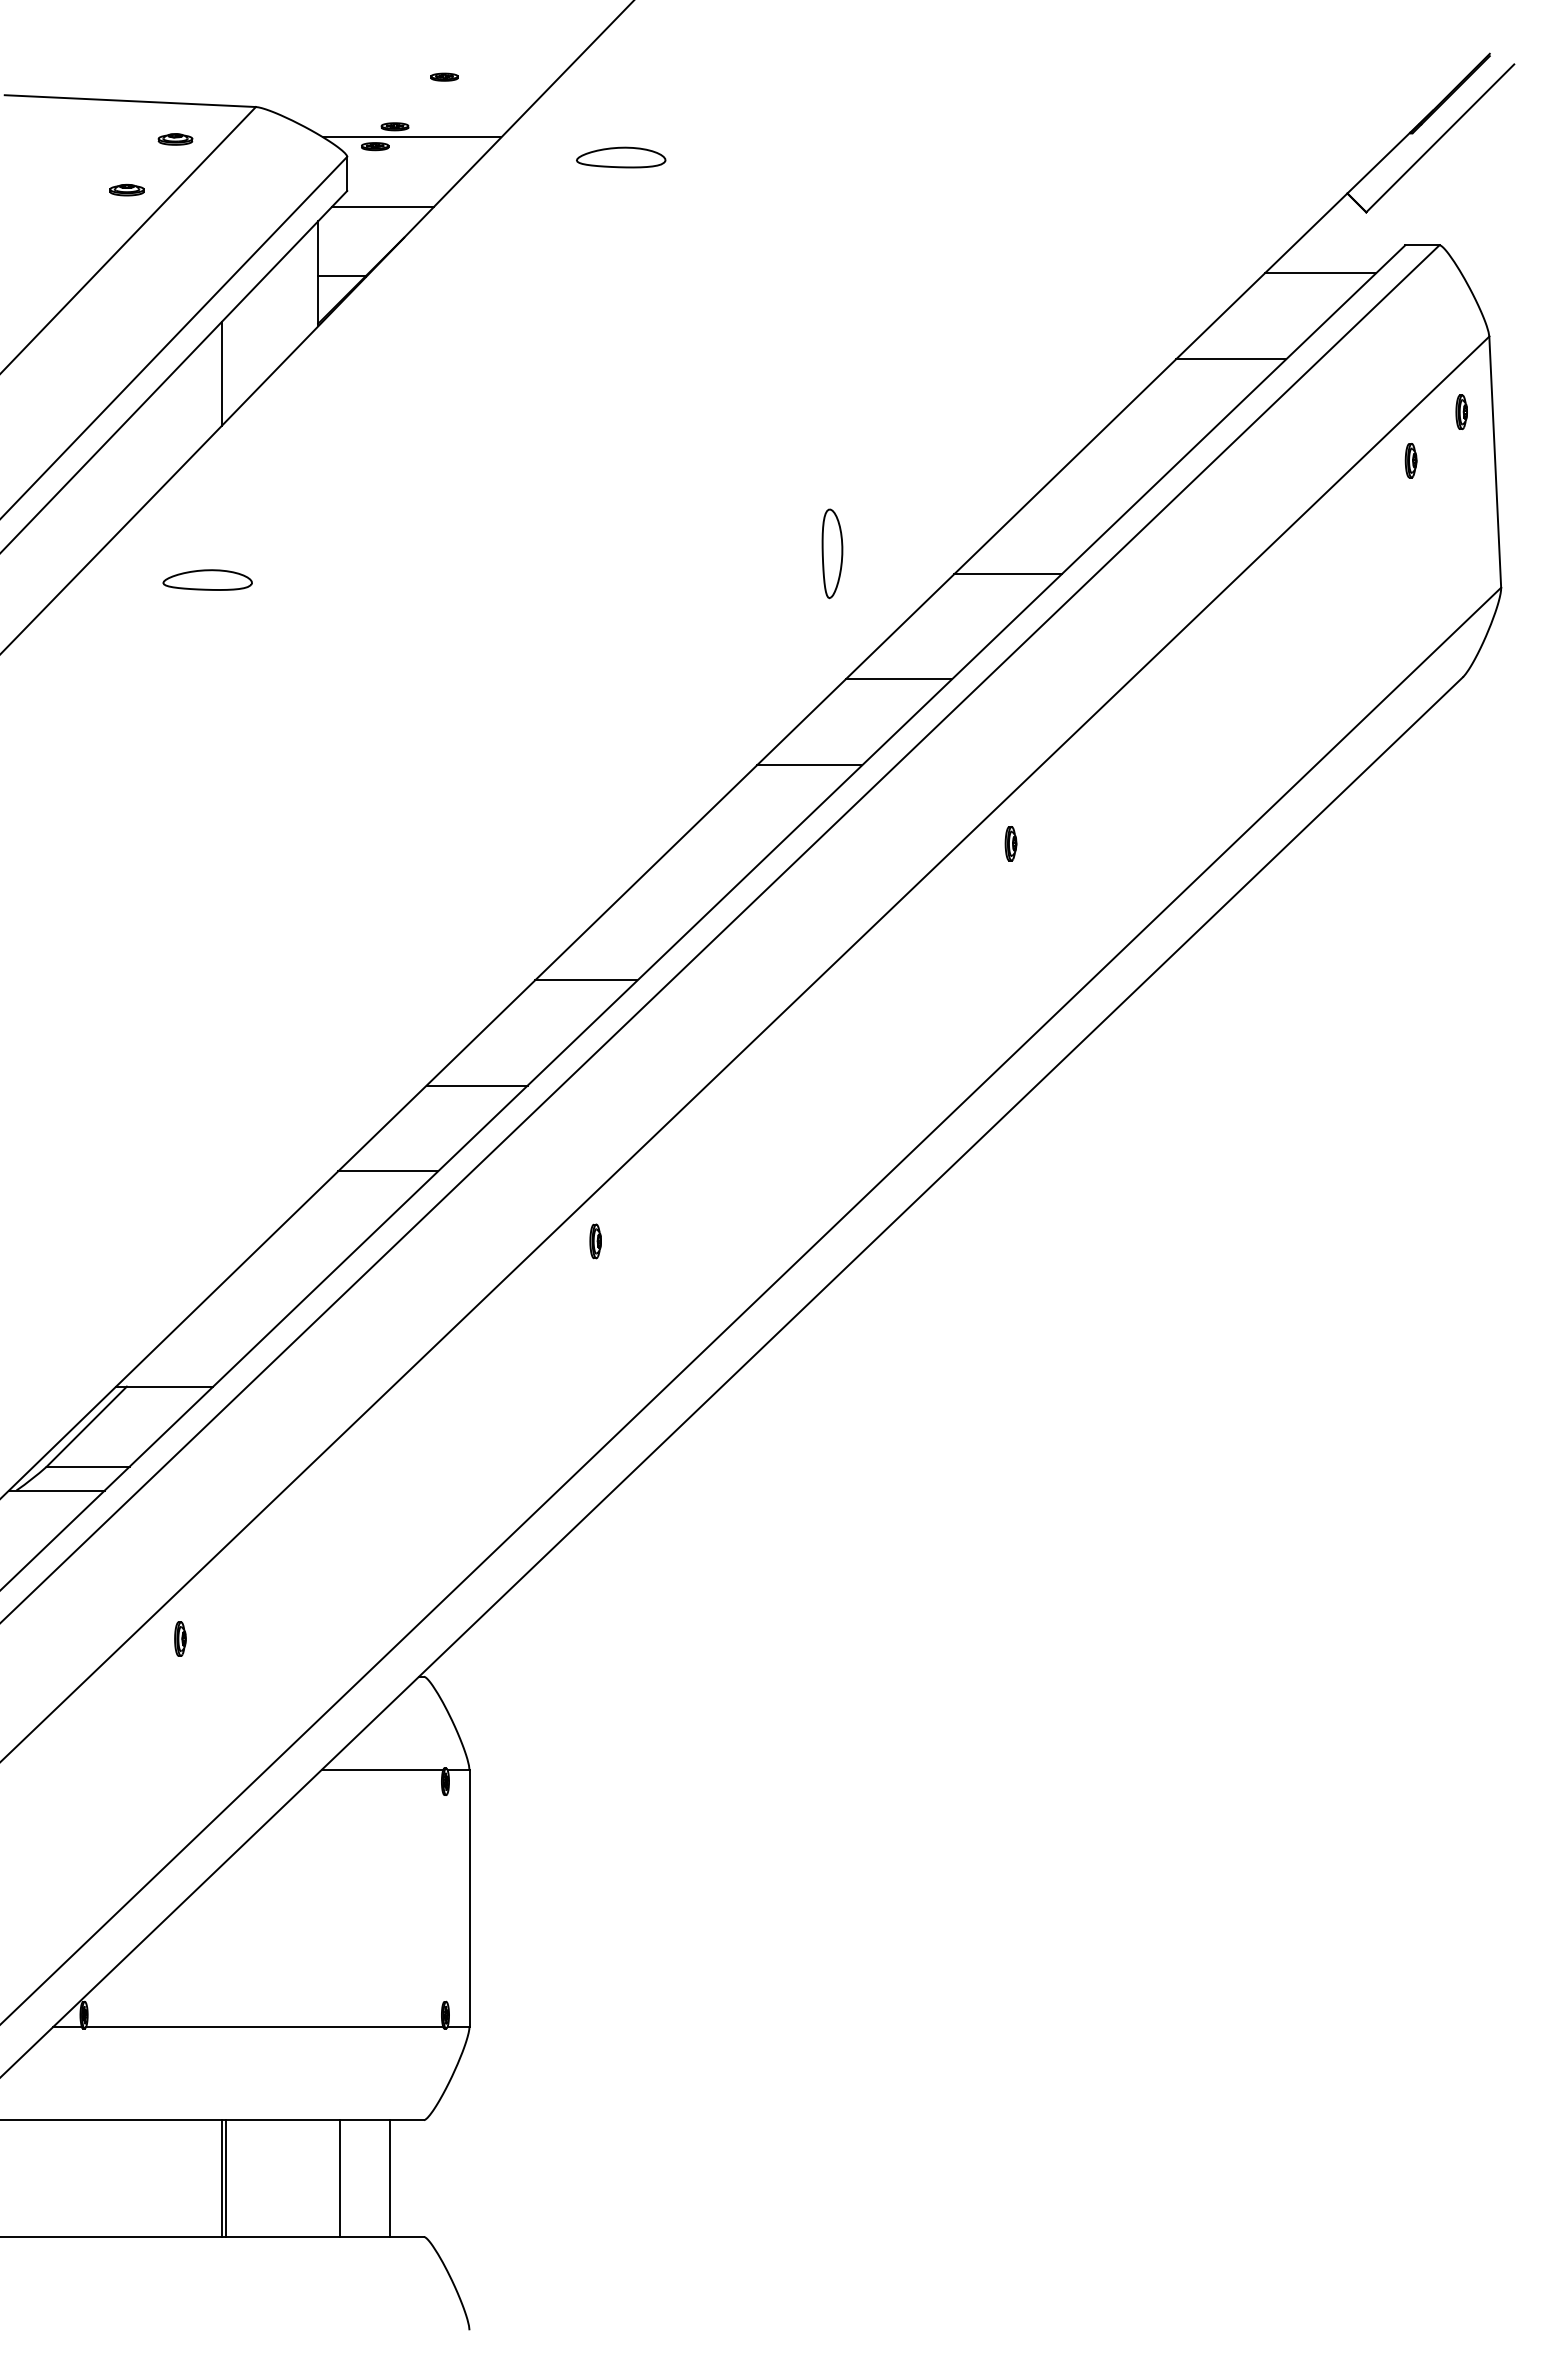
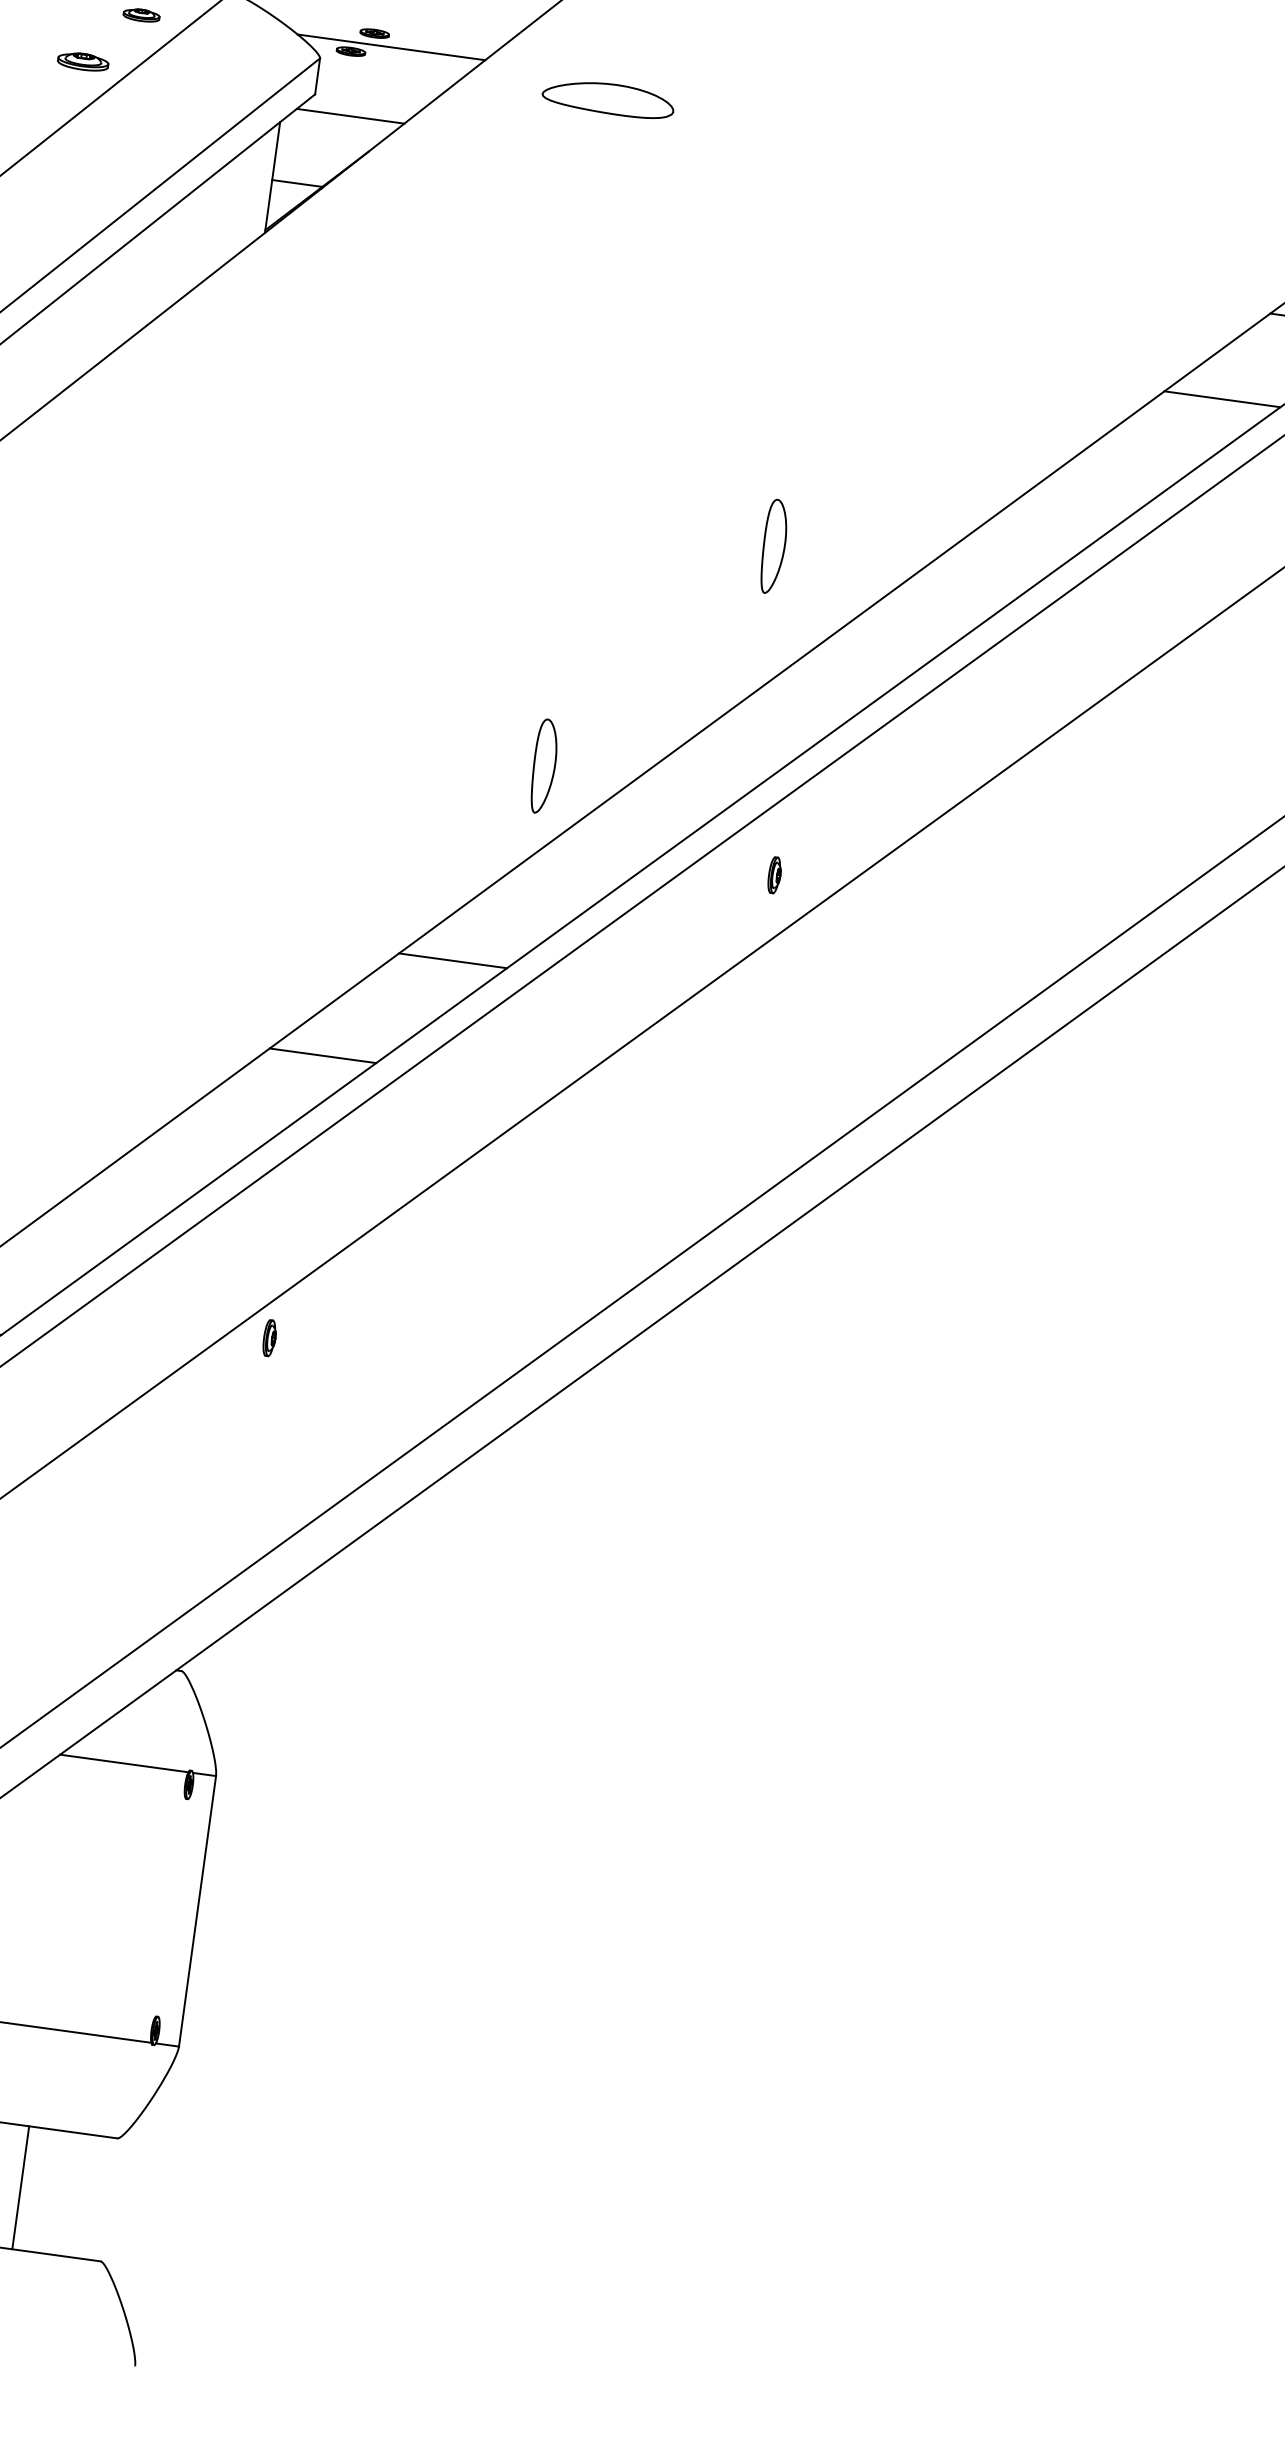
part: (621, 157) -> (609, 98), size x1.4
part: (126, 189) -> (82, 60), size x1.4
line: (222, 373) -> (157, 268), removed
line: (1007, 574) -> (955, 593), removed
part: (207, 579) -> (111, 483), removed
line: (898, 679) -> (825, 688), removed
line: (809, 765) -> (719, 766), removed
part: (646, 787) -> (544, 766), added
part: (1010, 843) -> (774, 874), moved
line: (388, 1171) -> (217, 1133), removed
part: (595, 1241) -> (269, 1338), moved
line: (389, 2178) -> (72, 2194), removed

